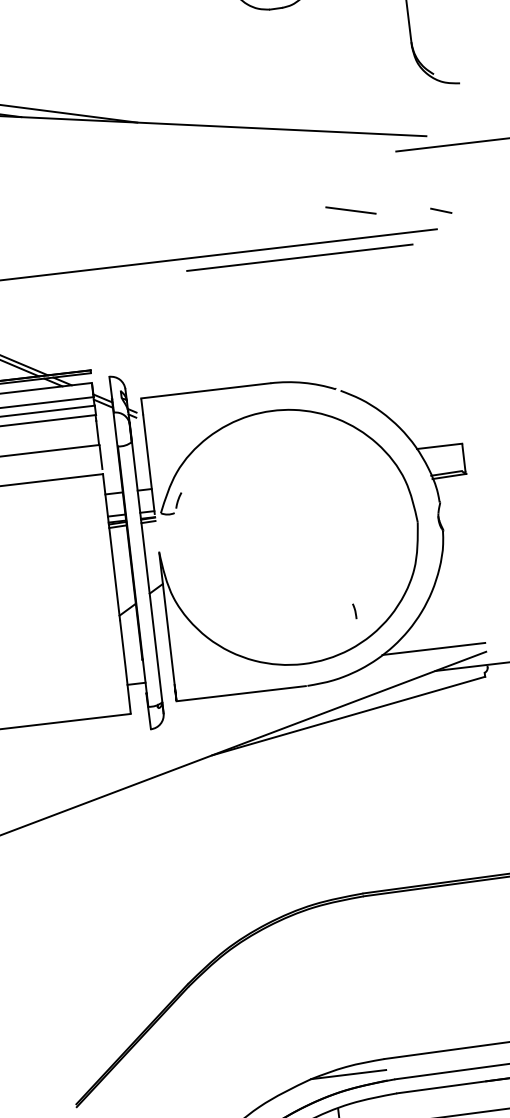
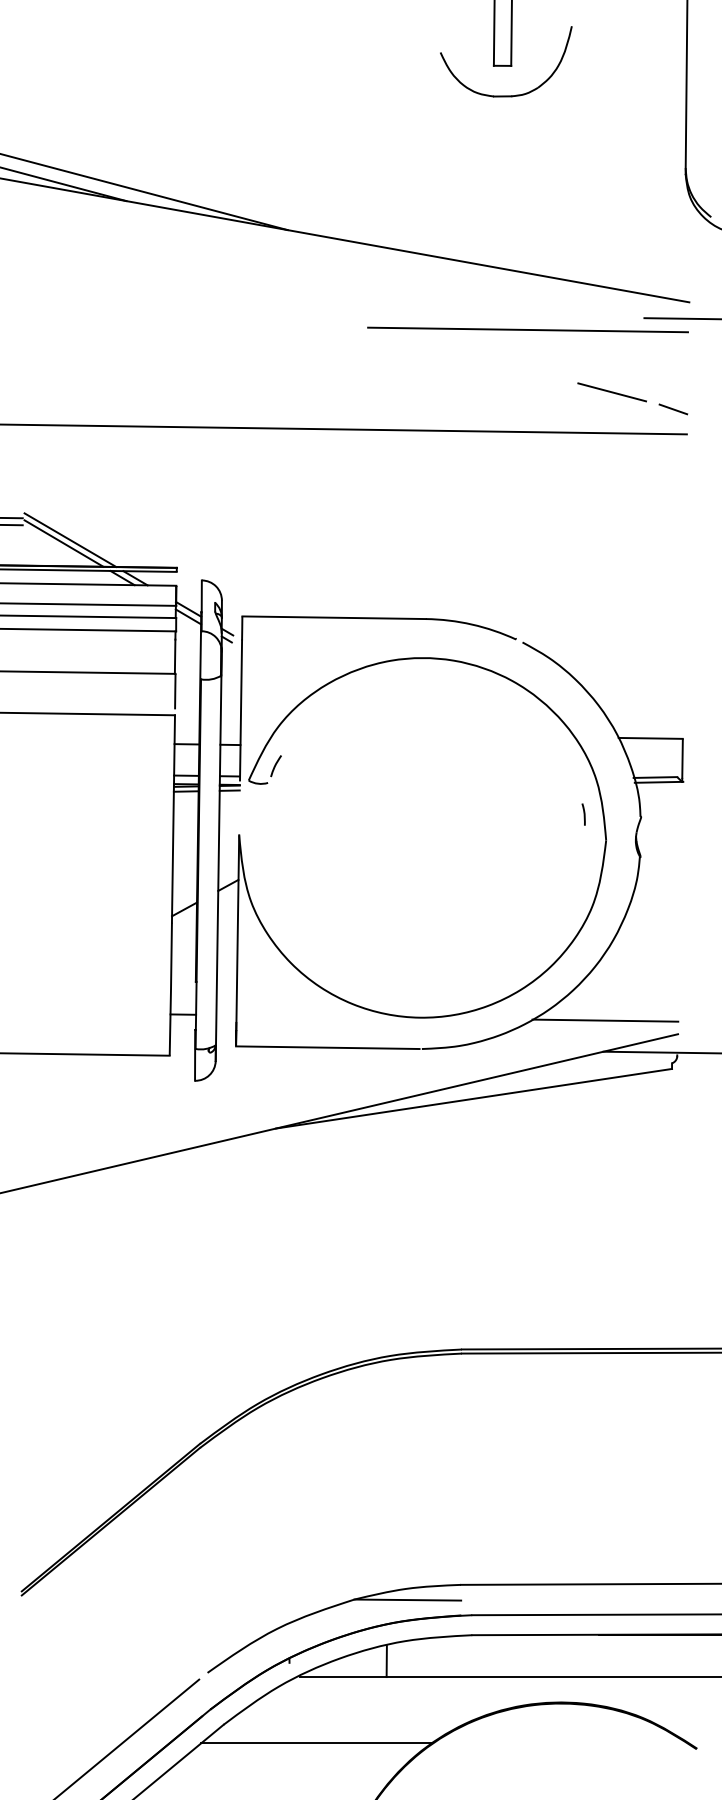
line: (350, 210) -> (611, 392), moved
line: (441, 210) -> (673, 409), moved
line: (299, 257) -> (527, 329), moved
line: (354, 611) -> (583, 814), moved

